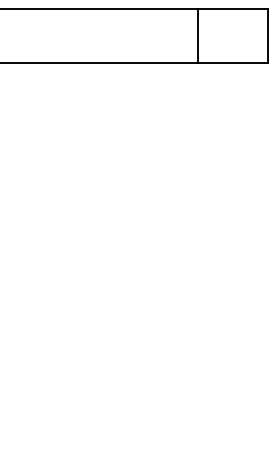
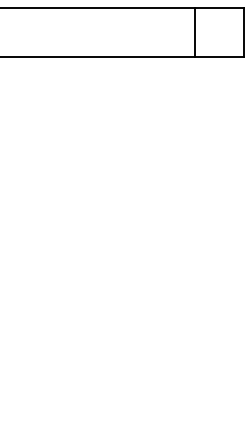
line: (198, 35) -> (195, 32), moved

